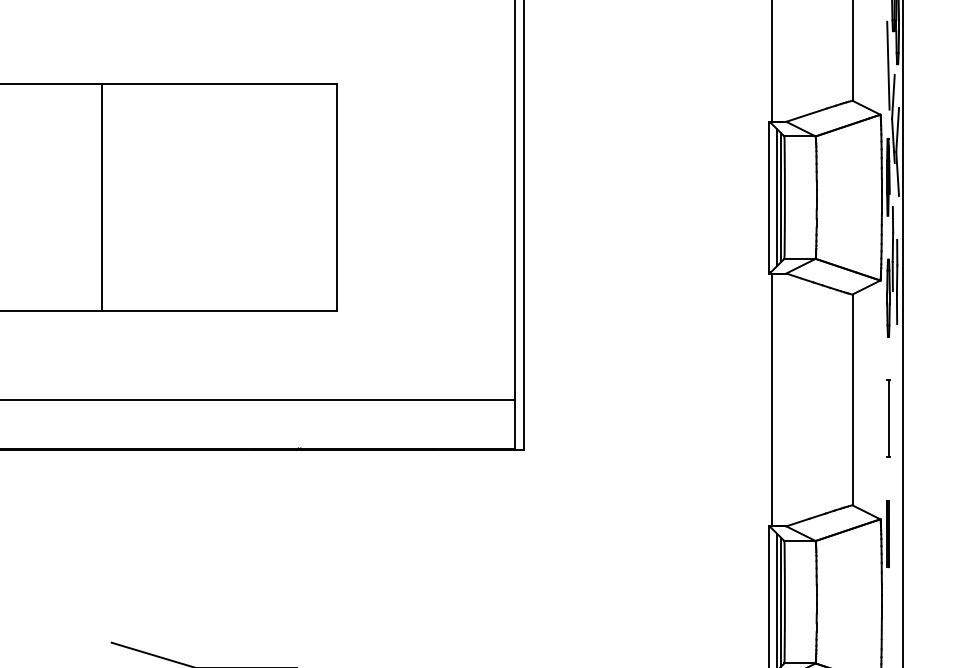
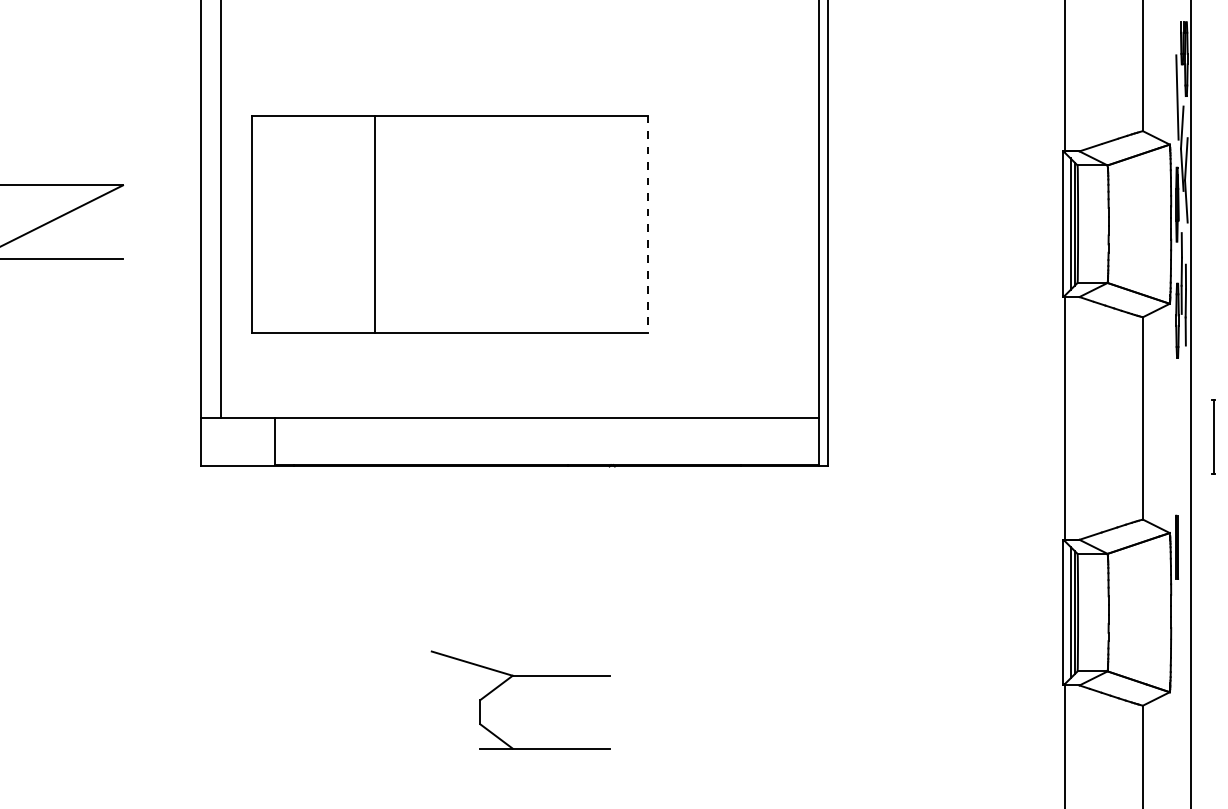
line: (102, 197) -> (374, 224), moved
line: (336, 197) -> (647, 224), solid -> dashed
part: (888, 418) -> (1213, 436), moved

